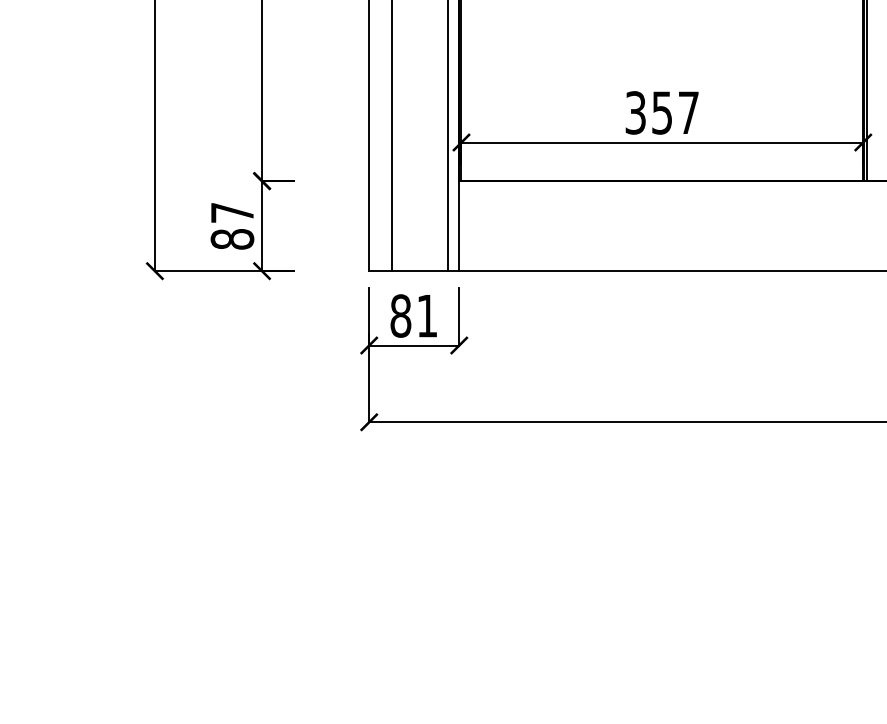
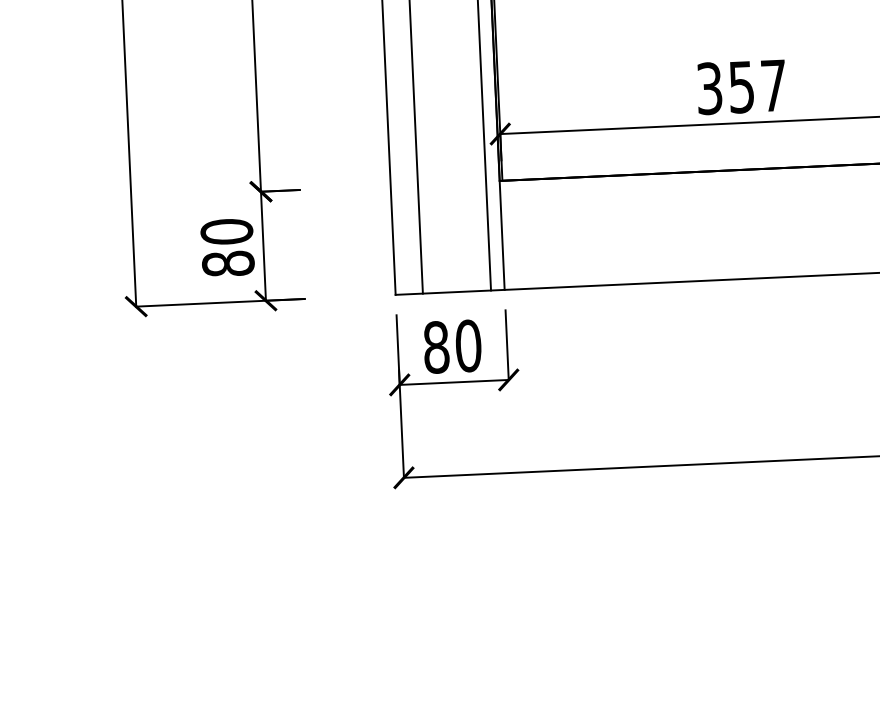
text: (232, 212) -> (226, 231), 87 -> 80
text: (427, 315) -> (468, 345), 81 -> 80

